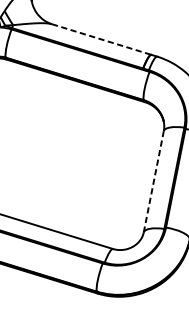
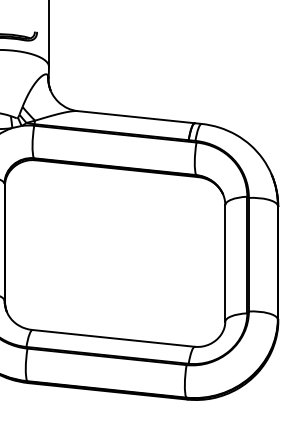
line: (101, 39) -> (136, 117), dashed -> solid
line: (153, 181) -> (225, 263), dashed -> solid

